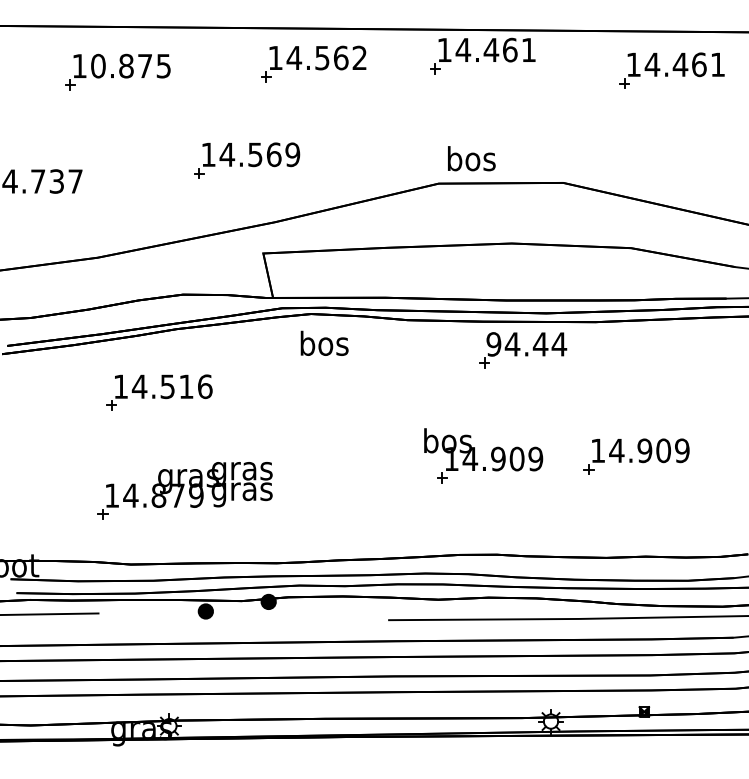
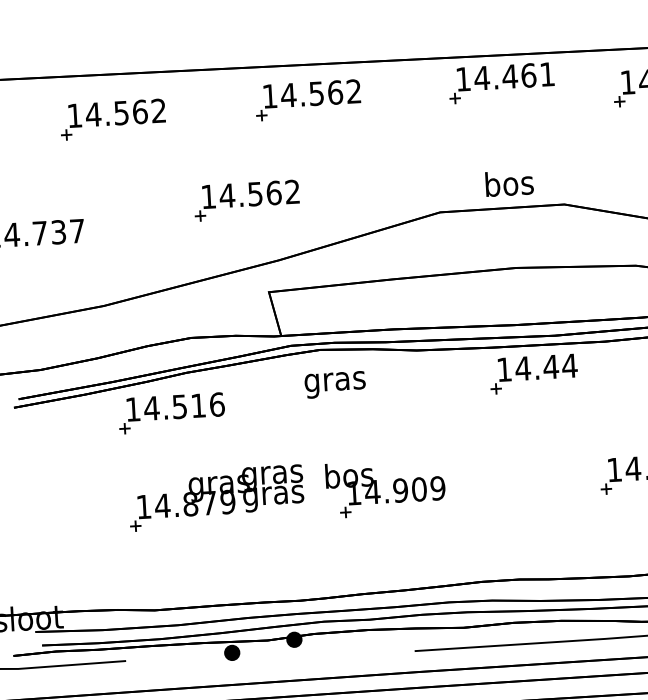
part: (482, 55) -> (501, 82), moved
text: (130, 65) -> (125, 112), 10.875 -> 14.562
text: (292, 154) -> (292, 191), 14.569 -> 14.562
text: (471, 158) -> (509, 183), moved
text: (493, 344) -> (504, 369), 94.44 -> 14.44
text: (323, 346) -> (334, 381), bos -> gras
part: (159, 392) -> (171, 413), moved
part: (491, 455) -> (393, 487), moved
part: (184, 490) -> (215, 497), moved

